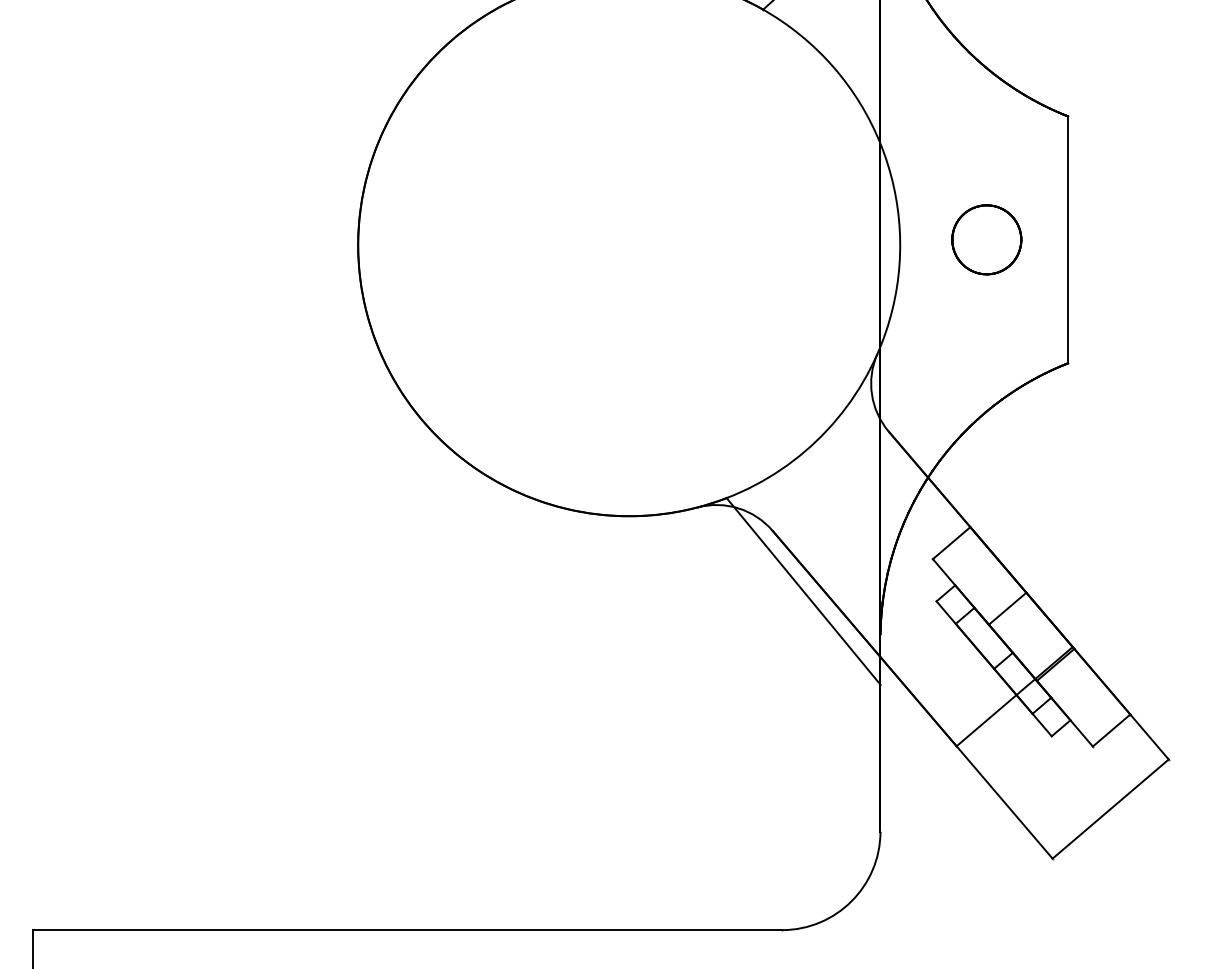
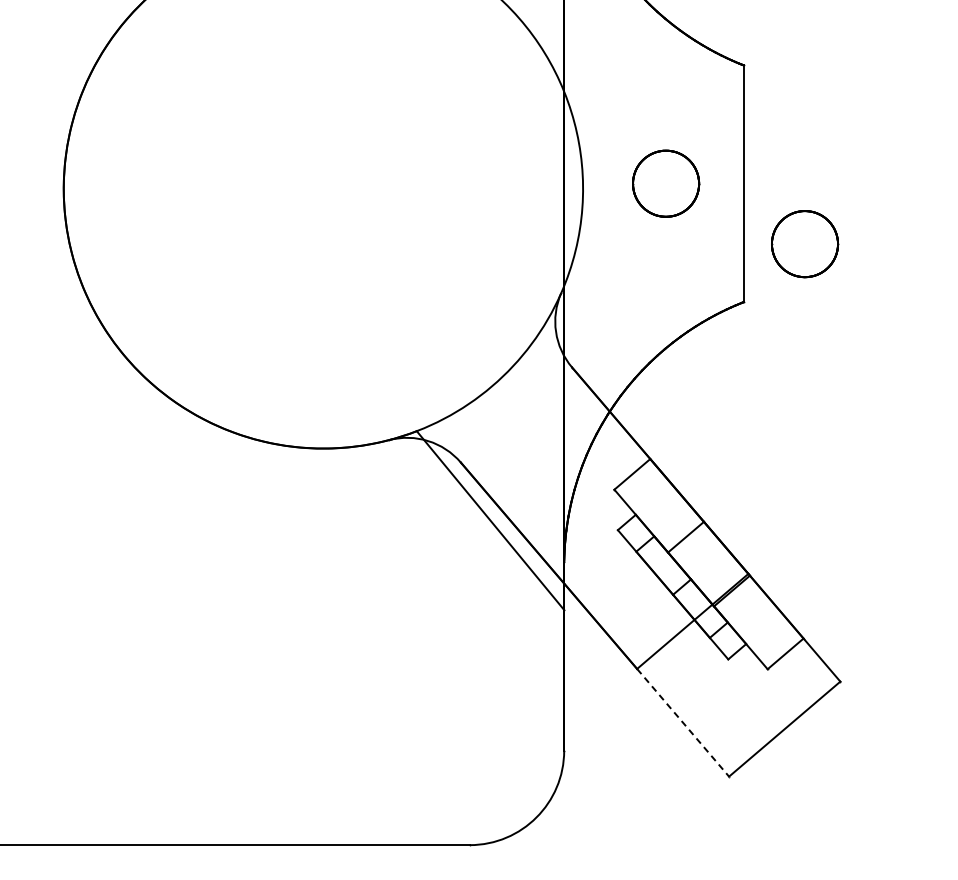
part: (1131, 302) -> (804, 243), added
line: (1004, 802) -> (683, 722), solid -> dashed

